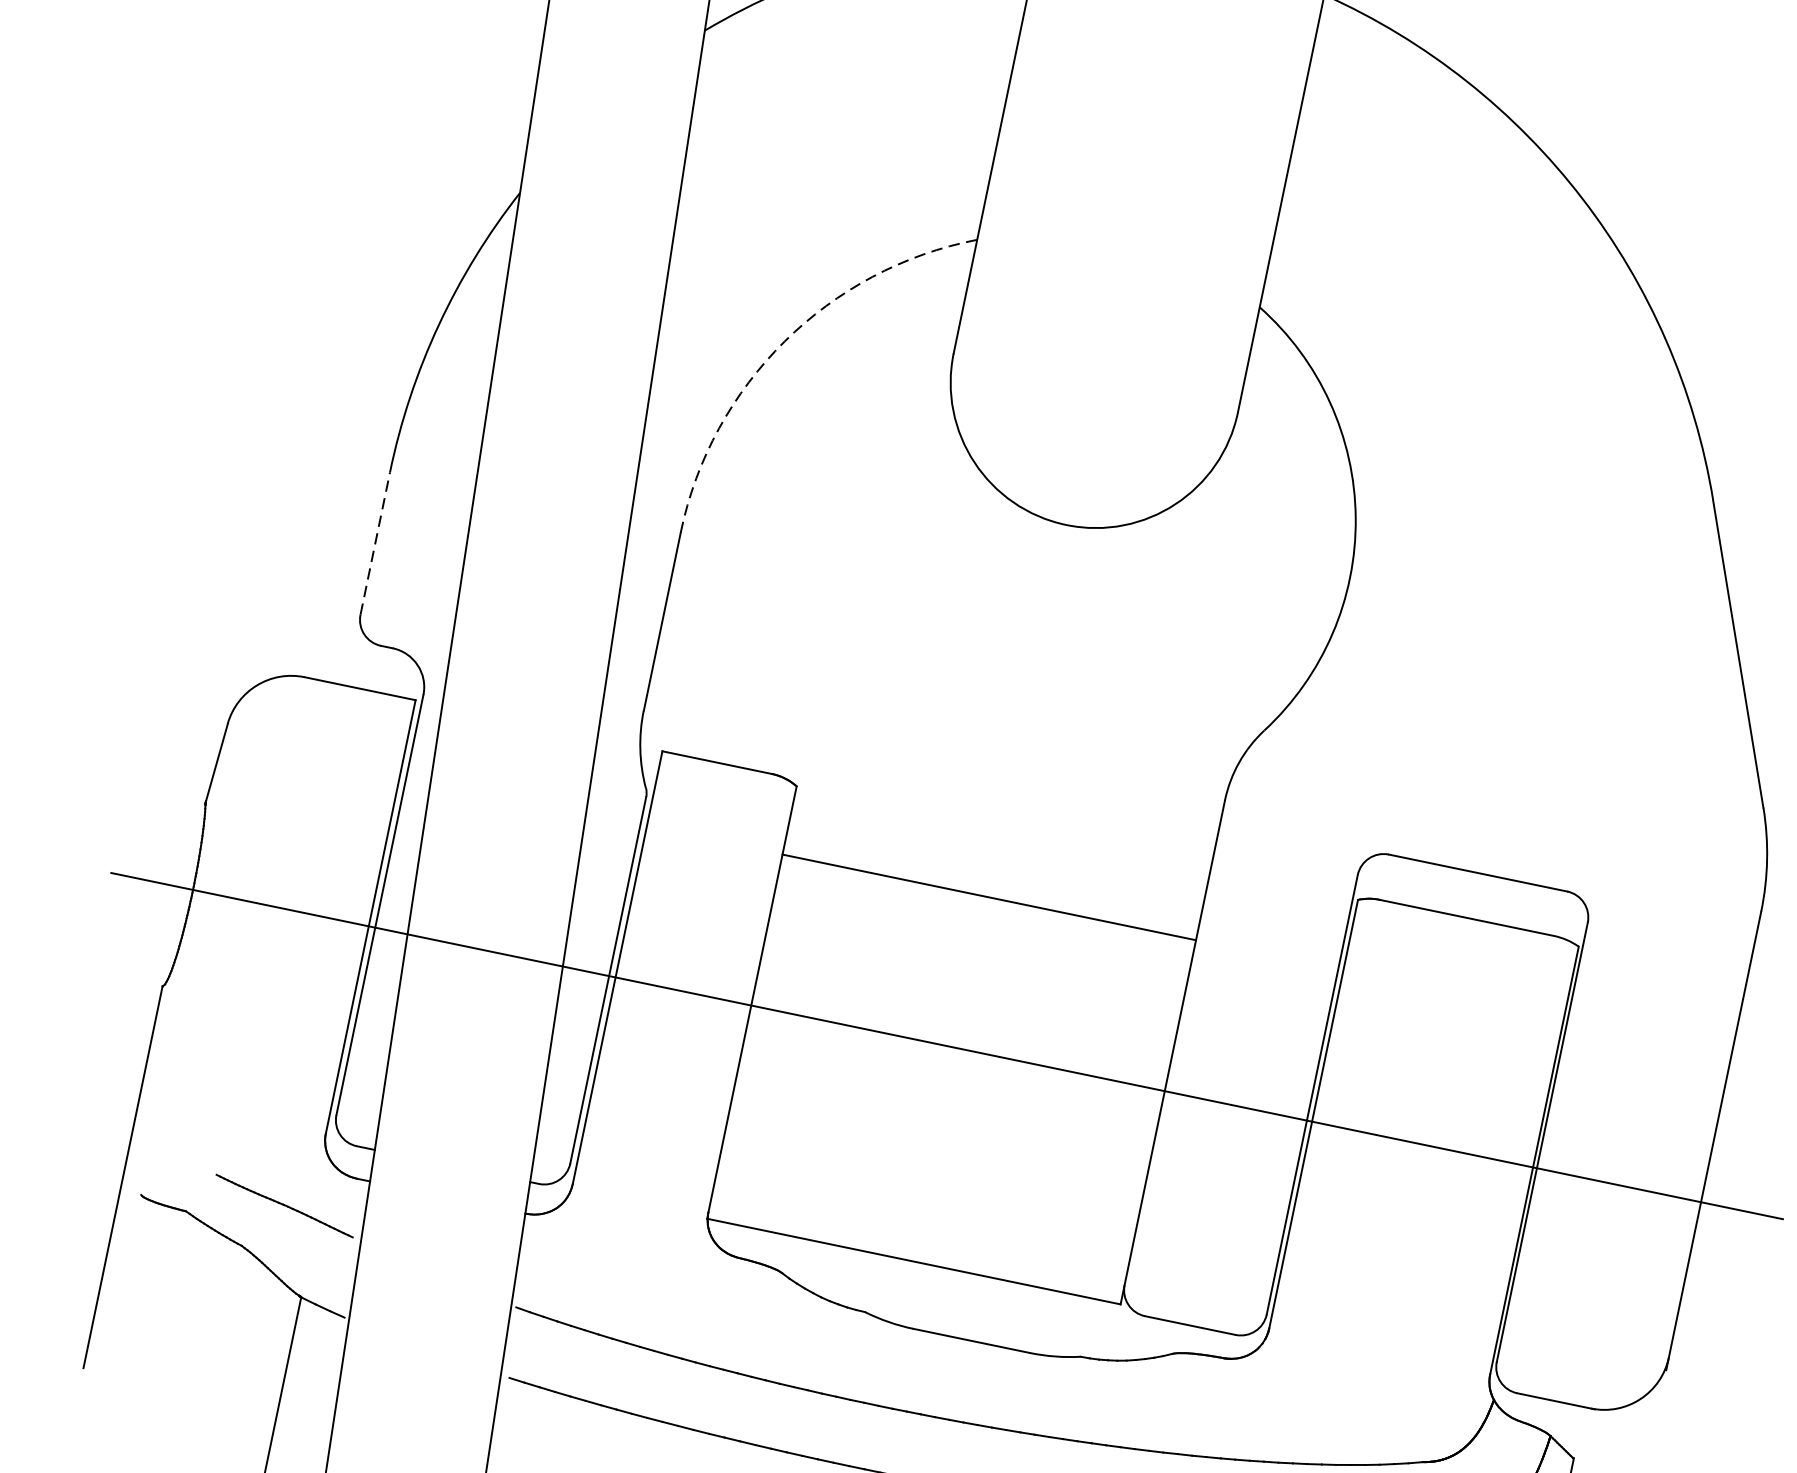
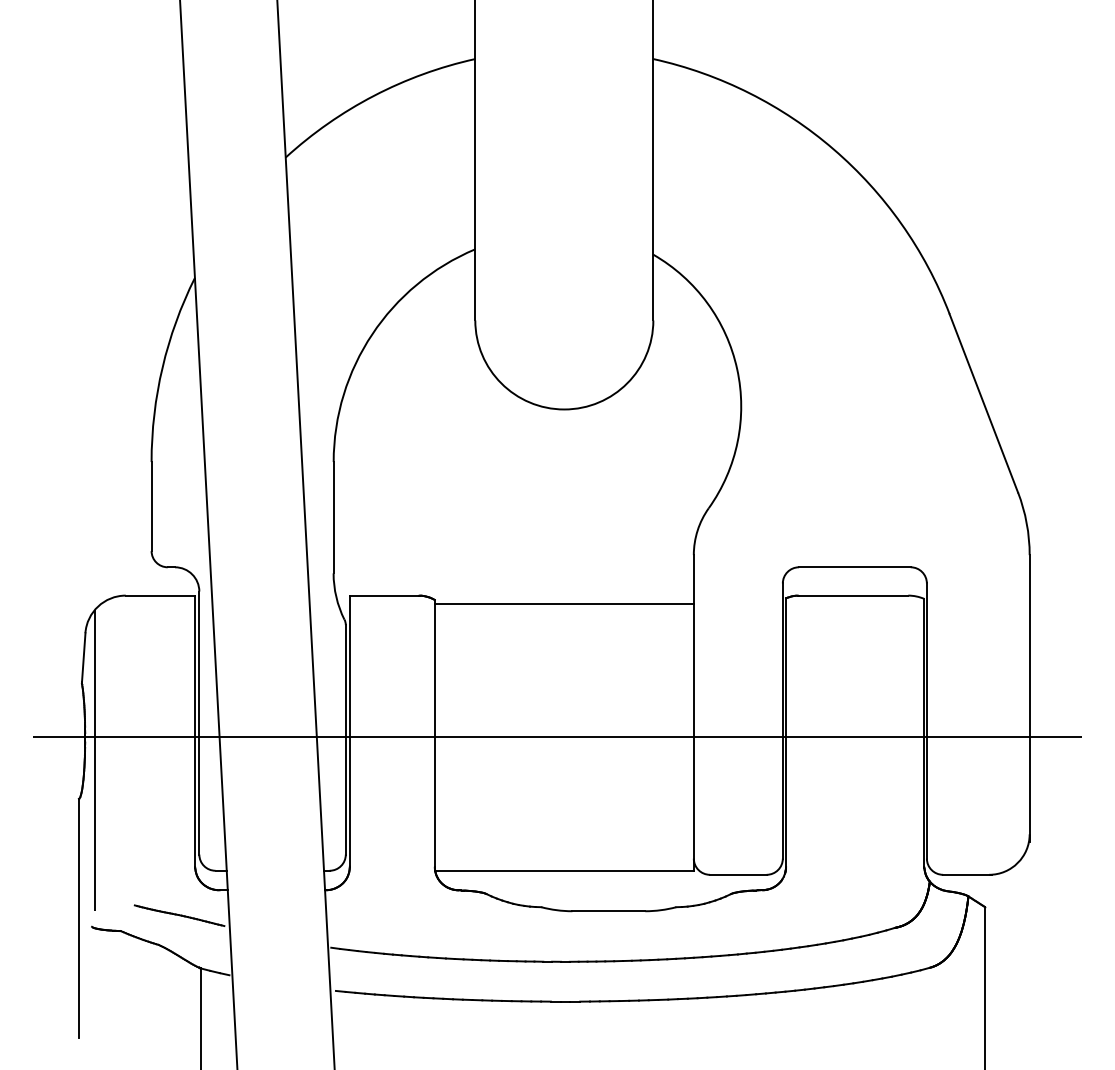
arc: (784, 341) -> (372, 334), dashed -> solid
line: (375, 543) -> (151, 506), dashed -> solid
line: (988, 896) -> (563, 603), moved
line: (200, 928) -> (94, 759), added

